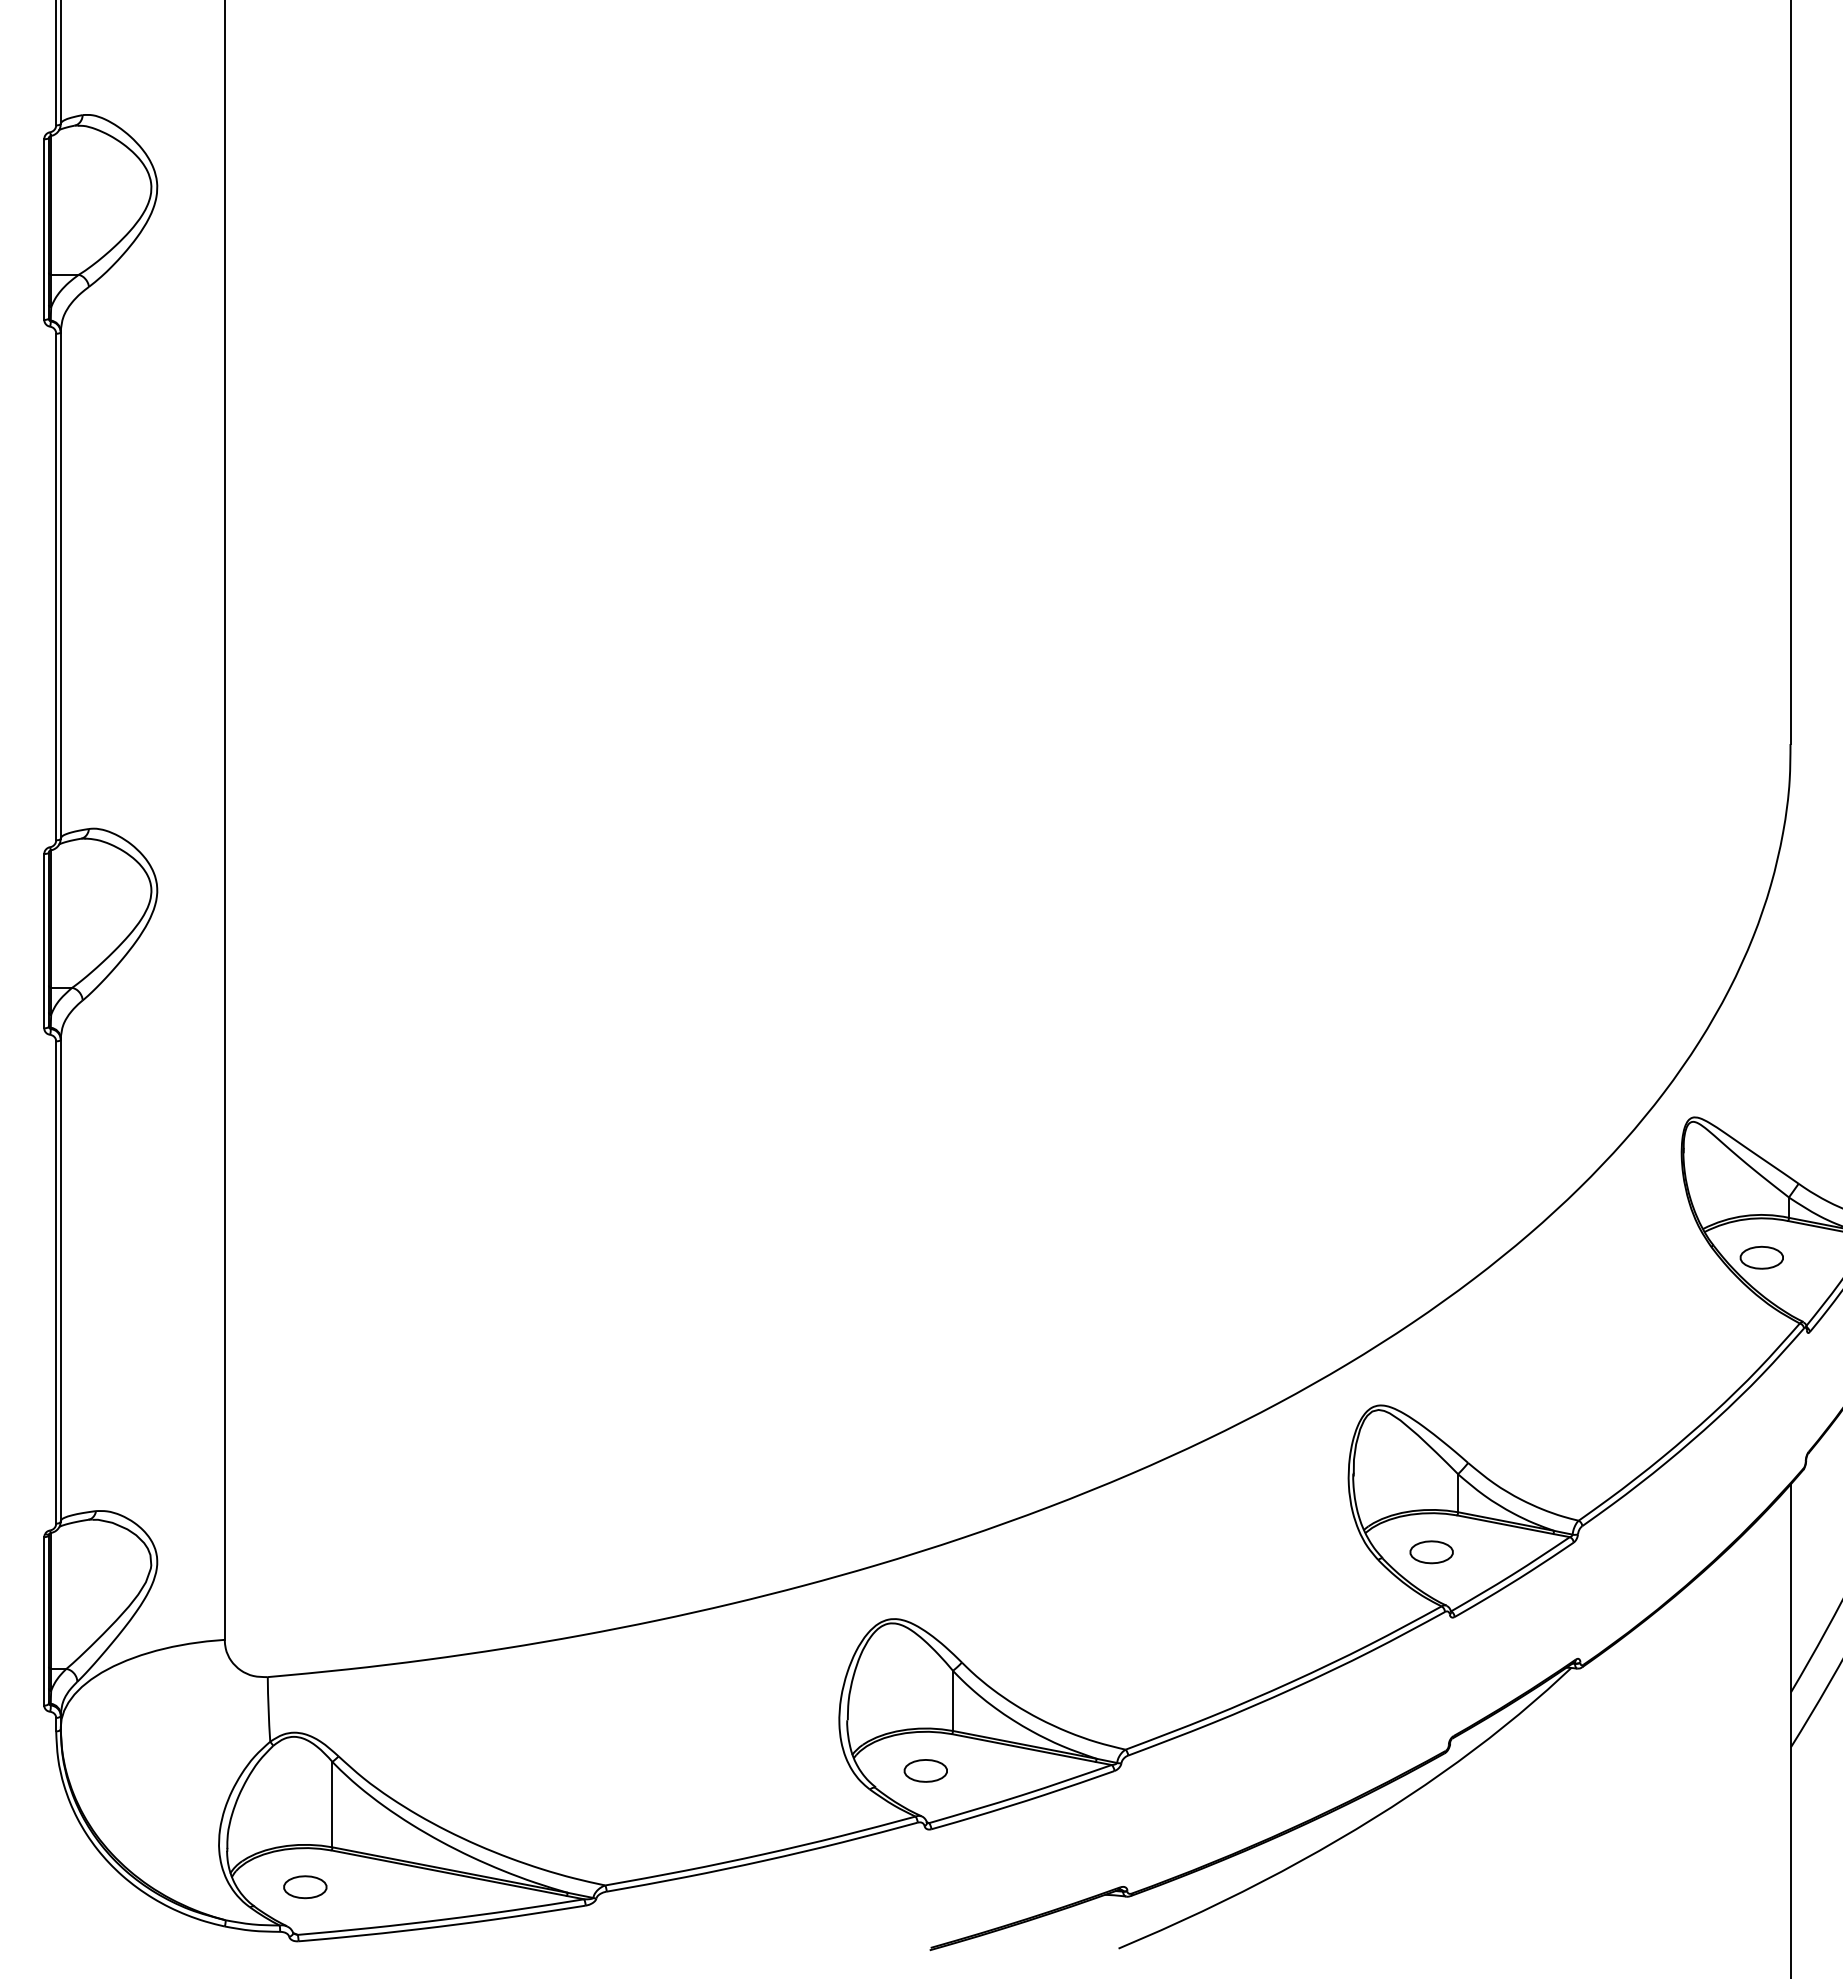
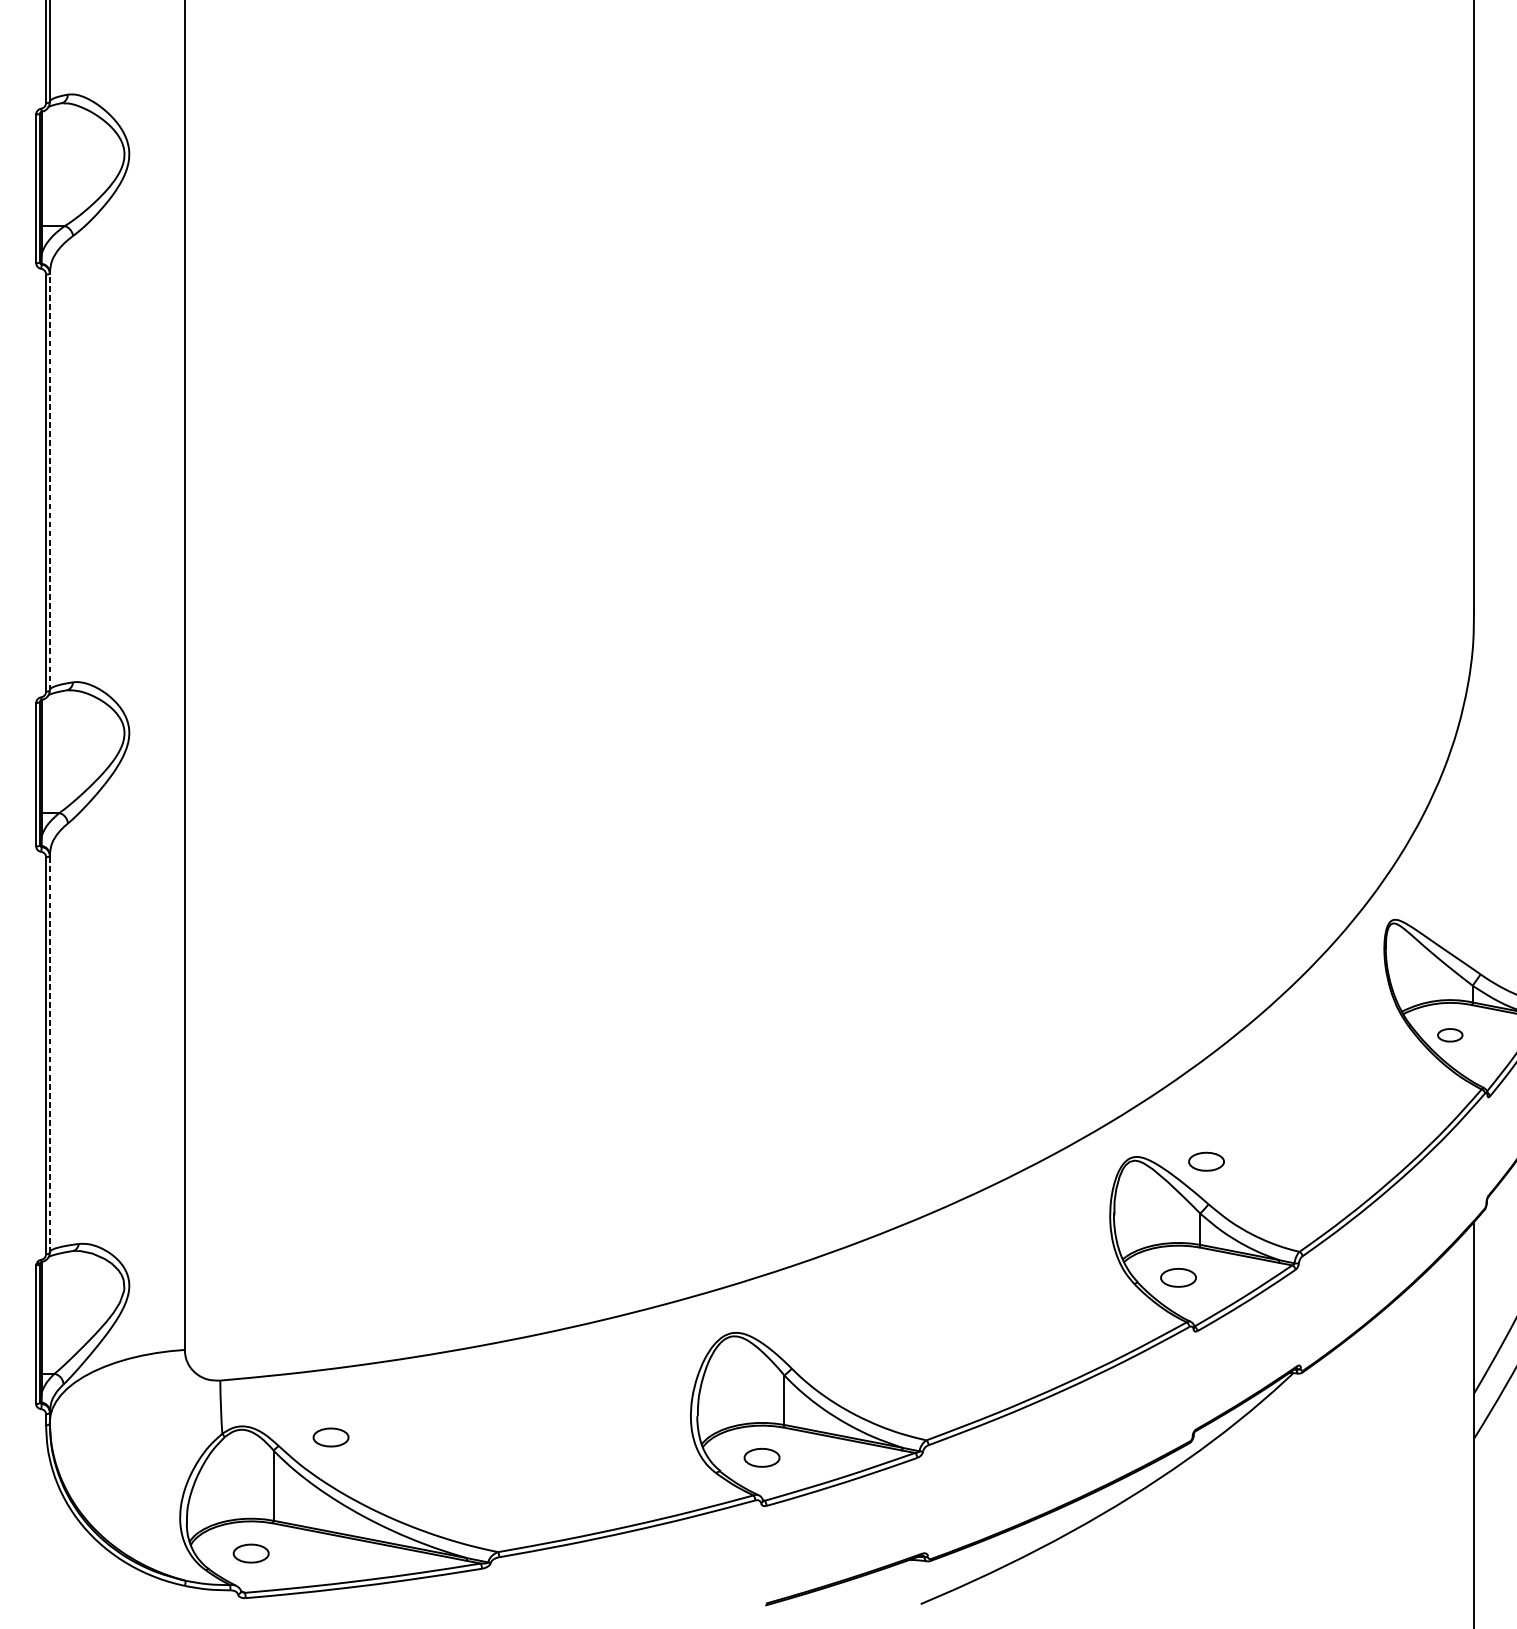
line: (60, 585) -> (49, 481), solid -> dashed
part: (1761, 1257) -> (1450, 1035), size x0.7
line: (60, 1280) -> (49, 1054), solid -> dashed
part: (1465, 1411) -> (1206, 1161), added
part: (402, 1746) -> (331, 1437), added

